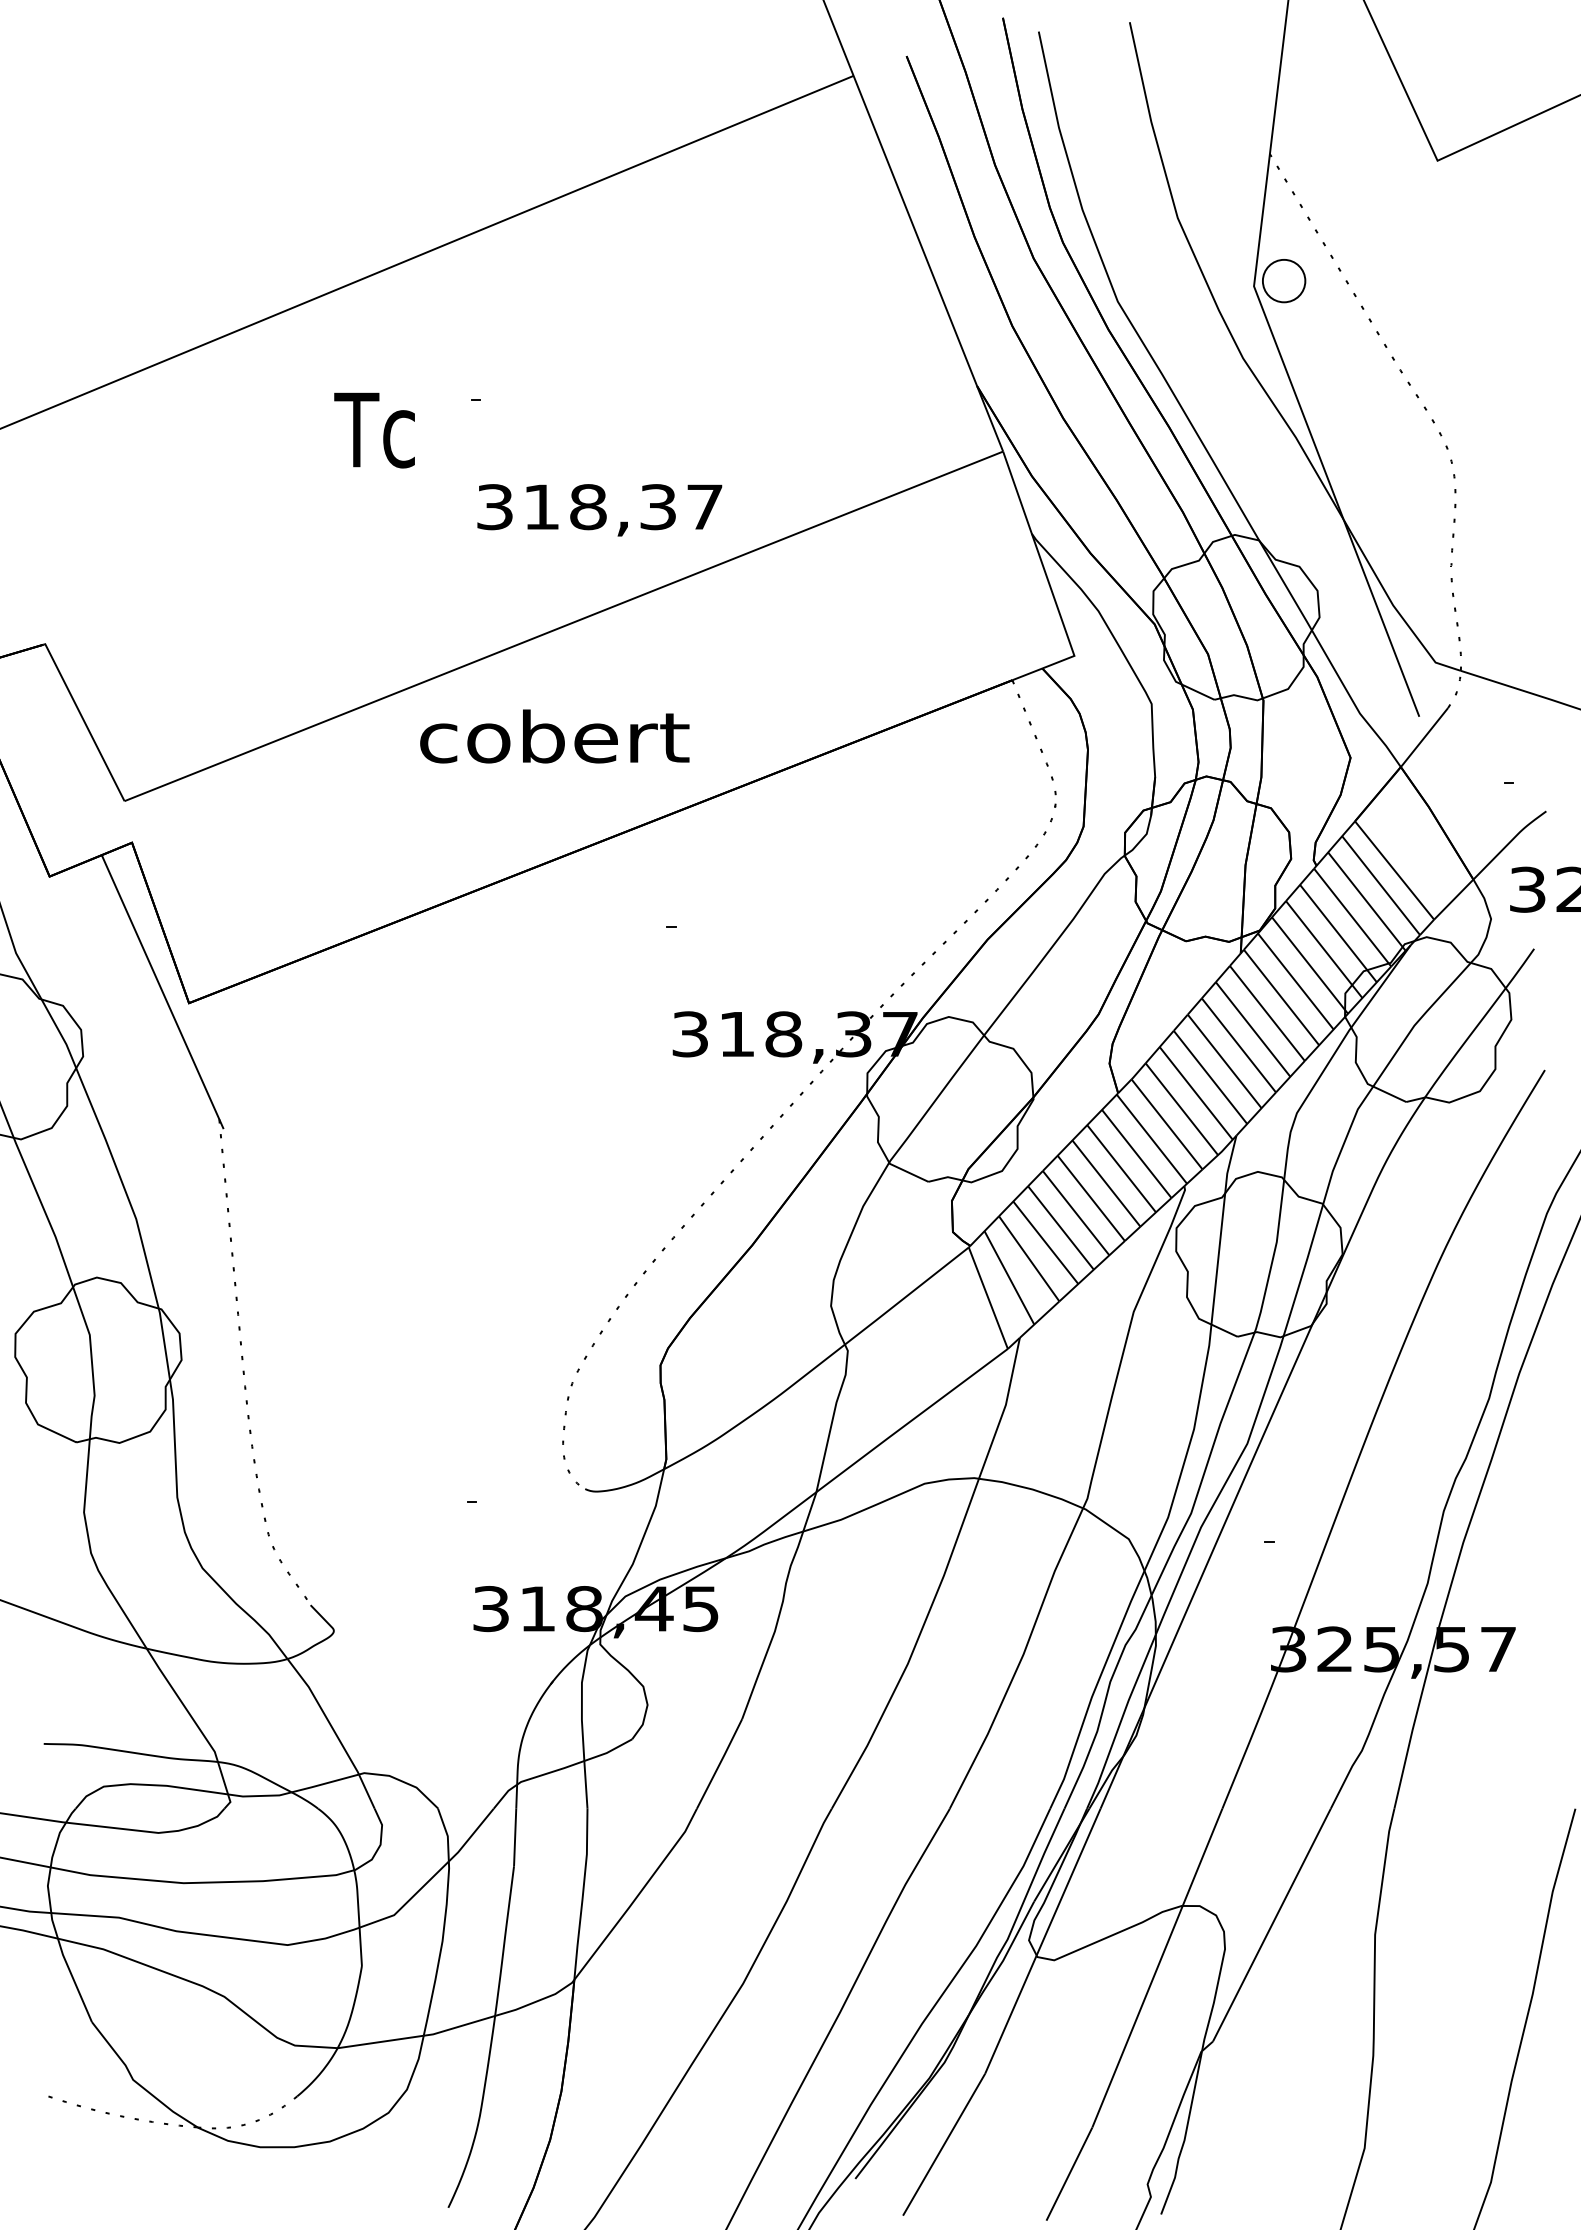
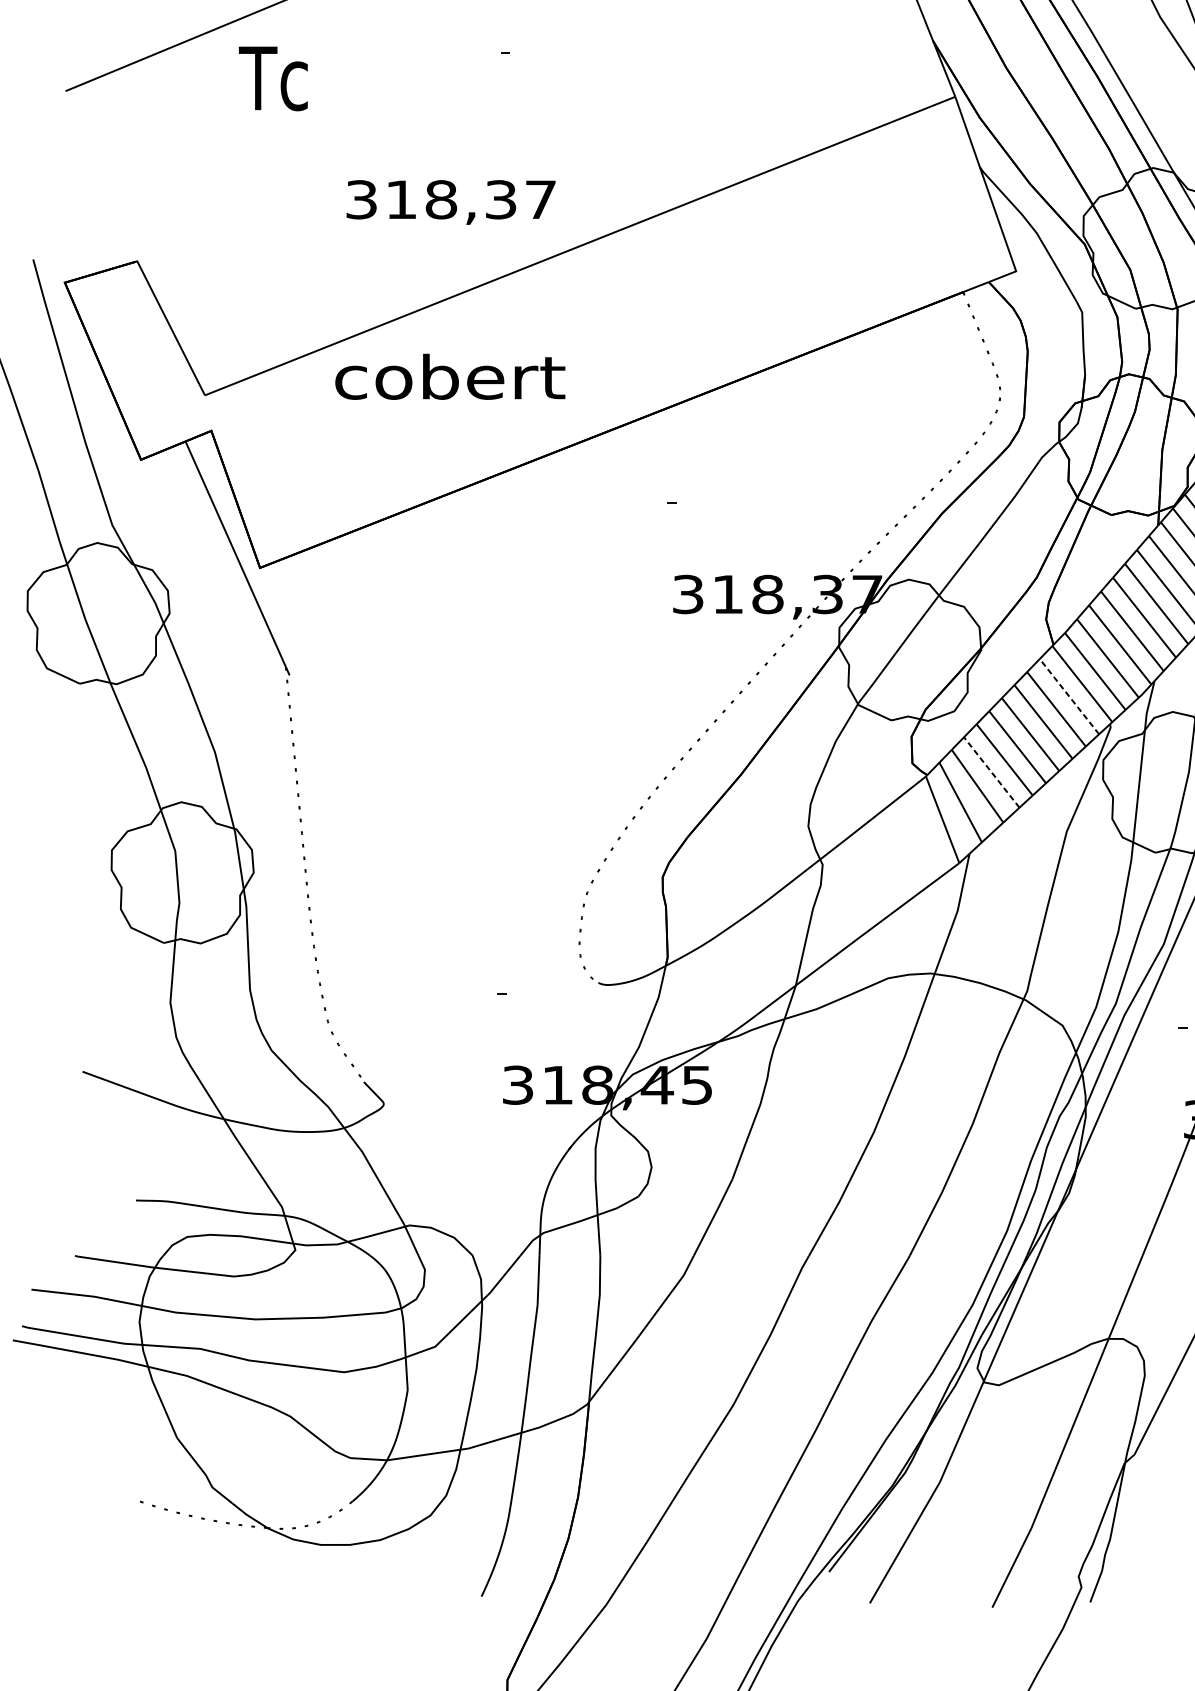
text: (374, 430) -> (273, 78), moved
text: (599, 510) -> (450, 202), moved
text: (554, 736) -> (450, 376), moved
line: (1136, 1153) -> (1069, 696), solid -> dashed
line: (1045, 1242) -> (991, 772), solid -> dashed

